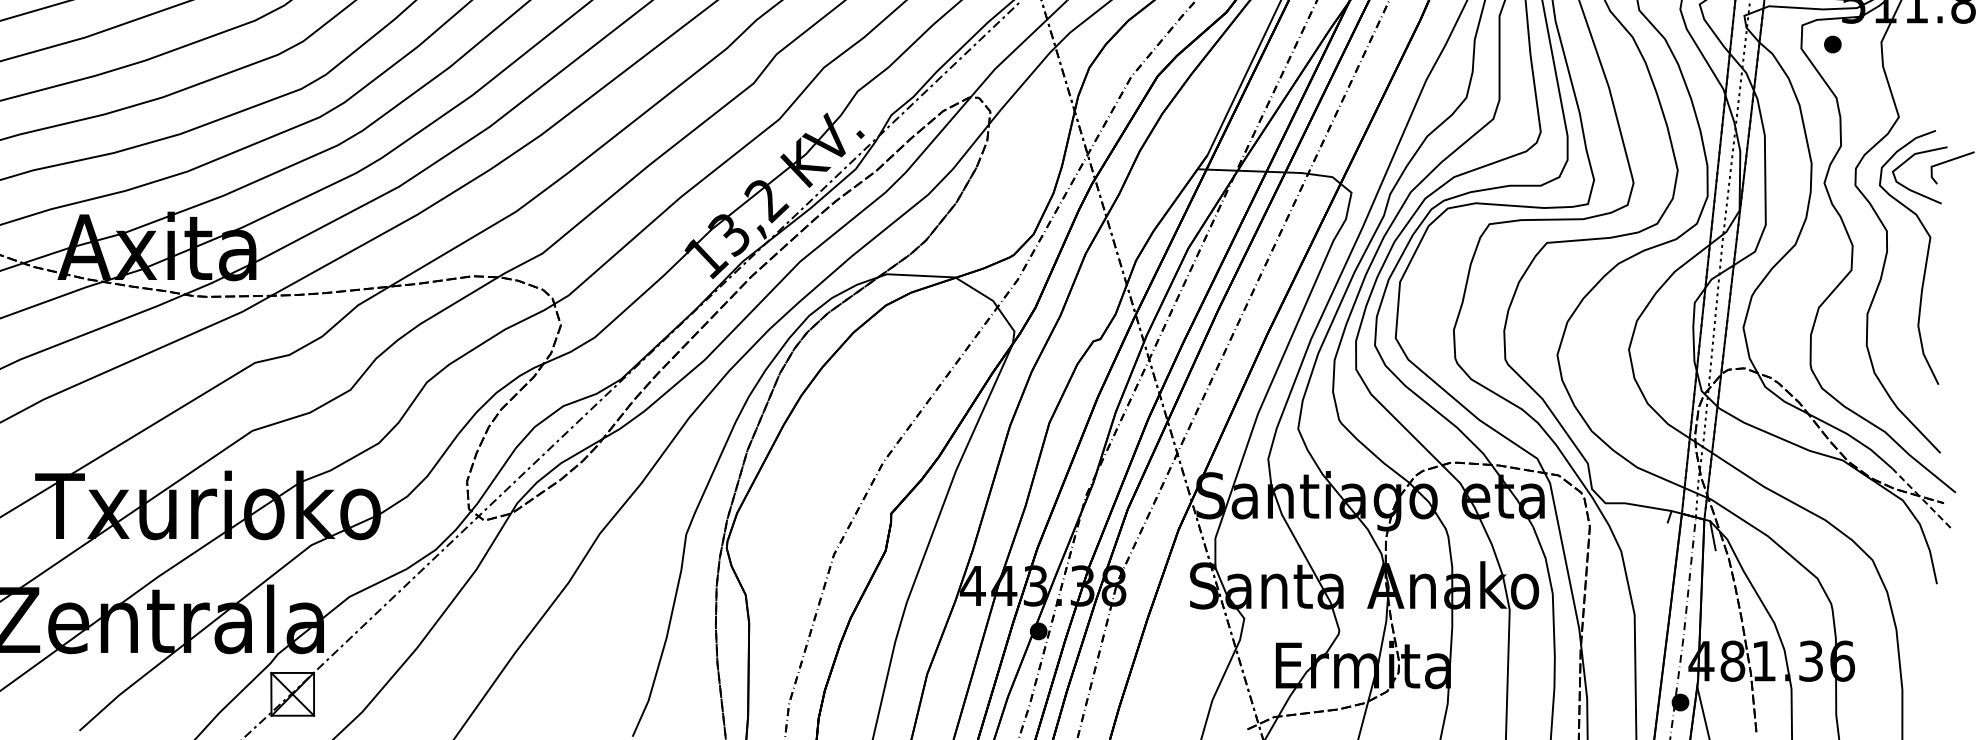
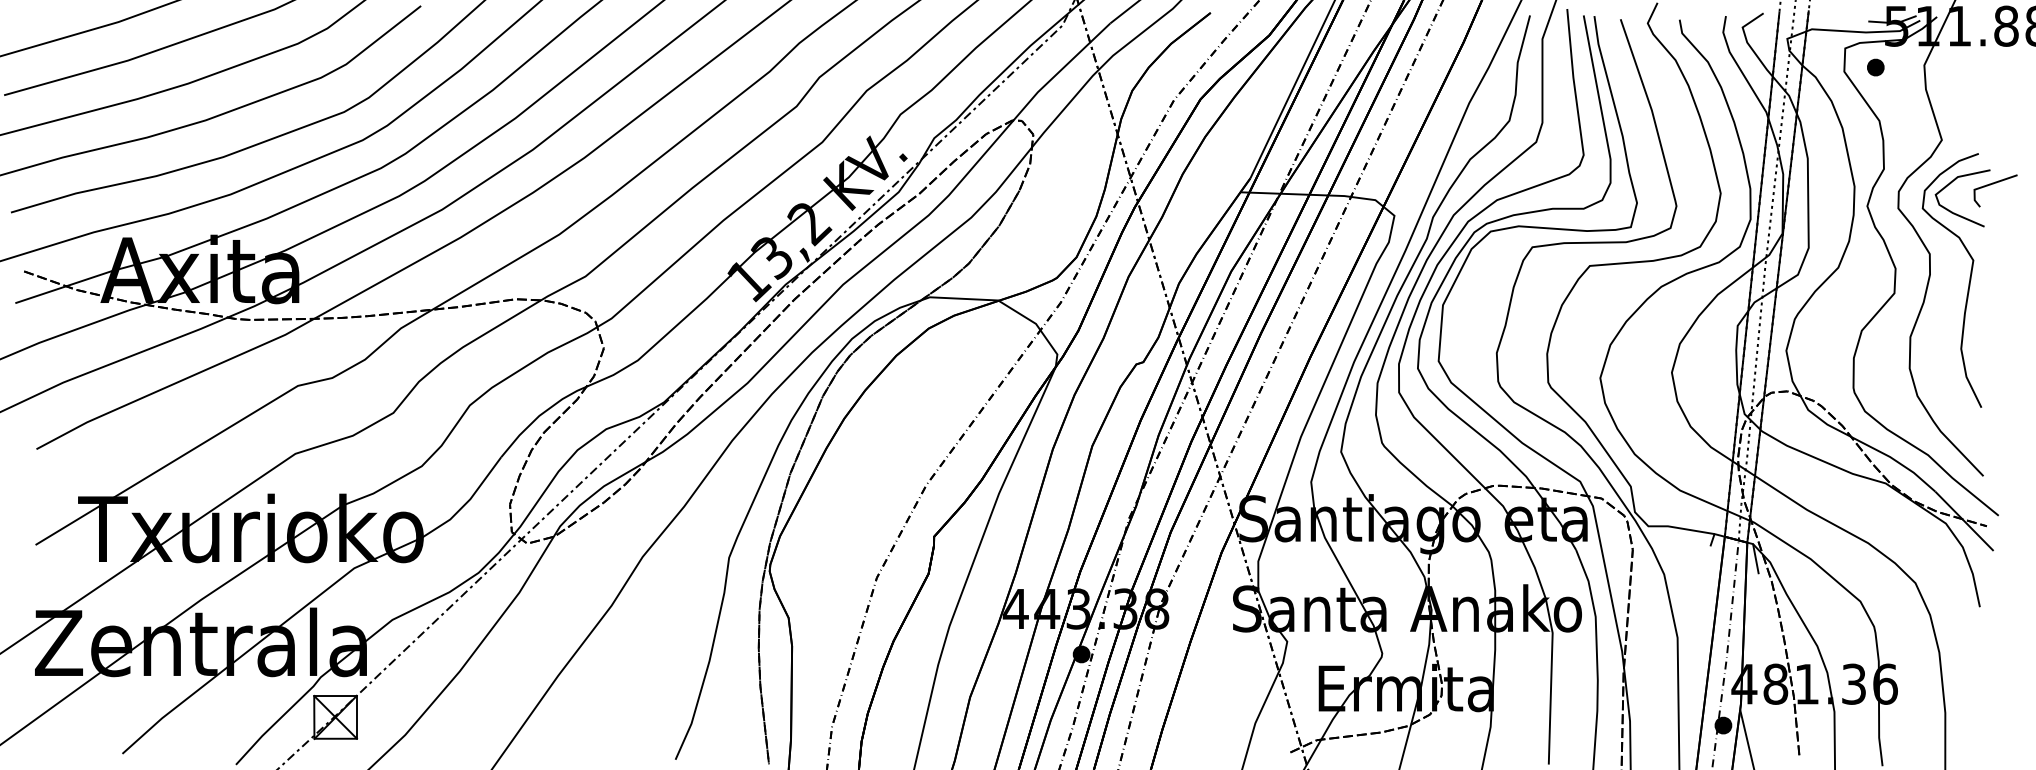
line: (1921, 498) -> (1964, 521), dashed -> solid

